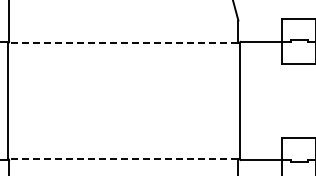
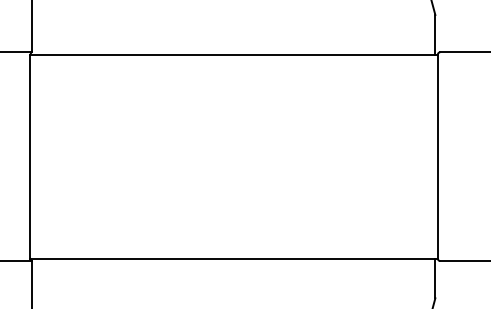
line: (122, 43) -> (231, 55), dashed -> solid
line: (122, 158) -> (231, 257), dashed -> solid

